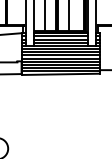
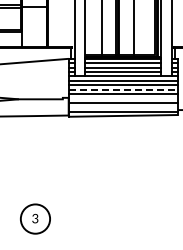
line: (61, 55) -> (123, 89), solid -> dashed
line: (60, 61) -> (122, 98), removed
line: (60, 68) -> (122, 107), removed

